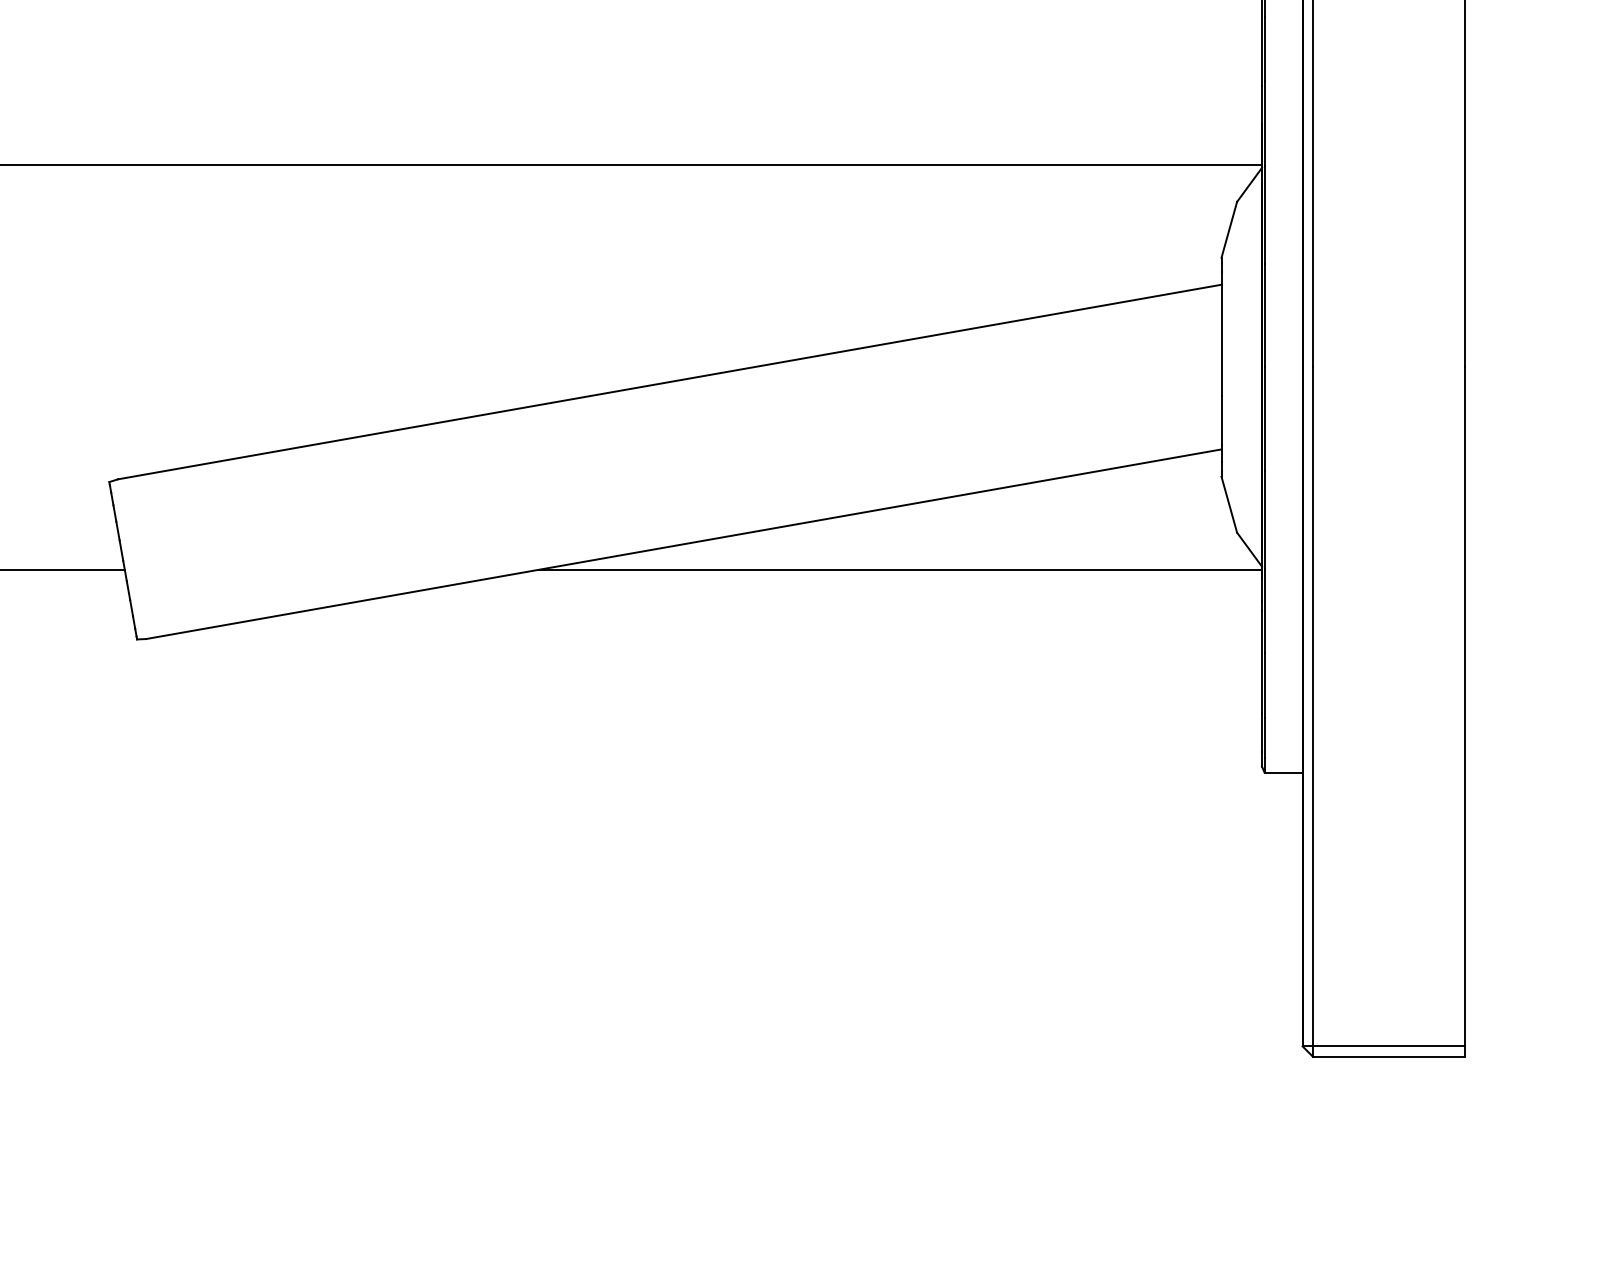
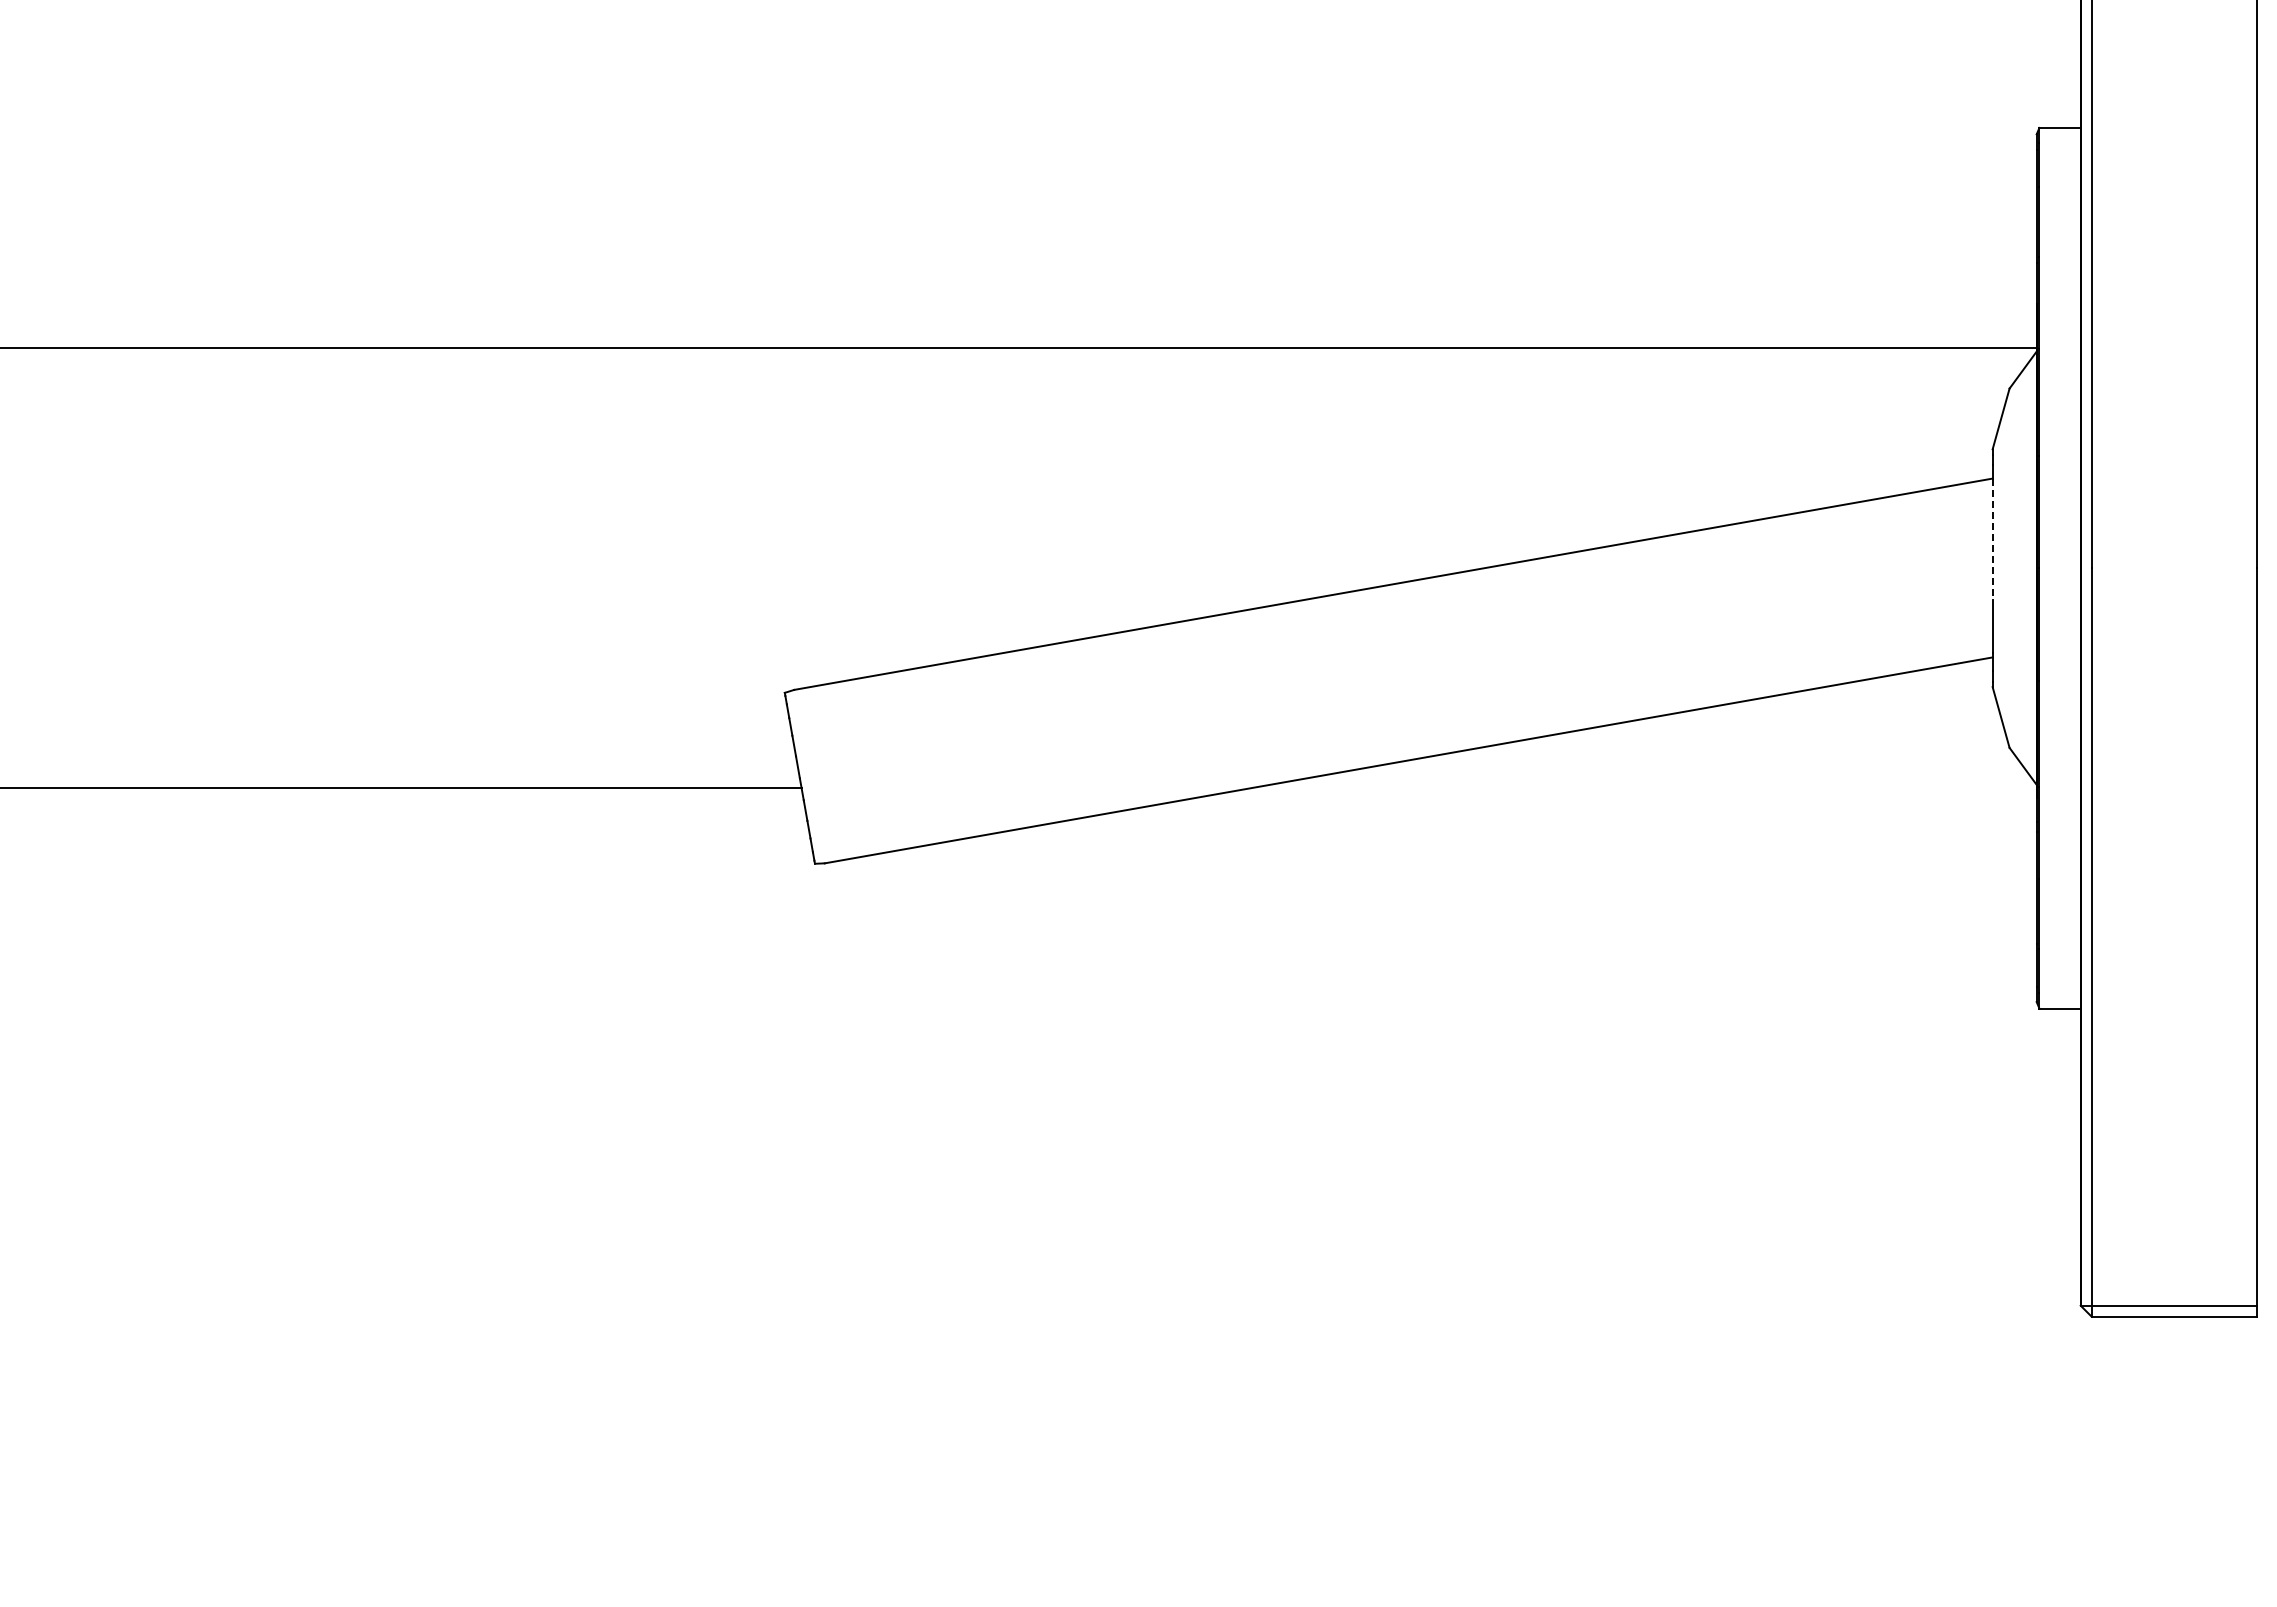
line: (1221, 340) -> (1992, 539), solid -> dashed
line: (900, 570) -> (1643, 788), removed

